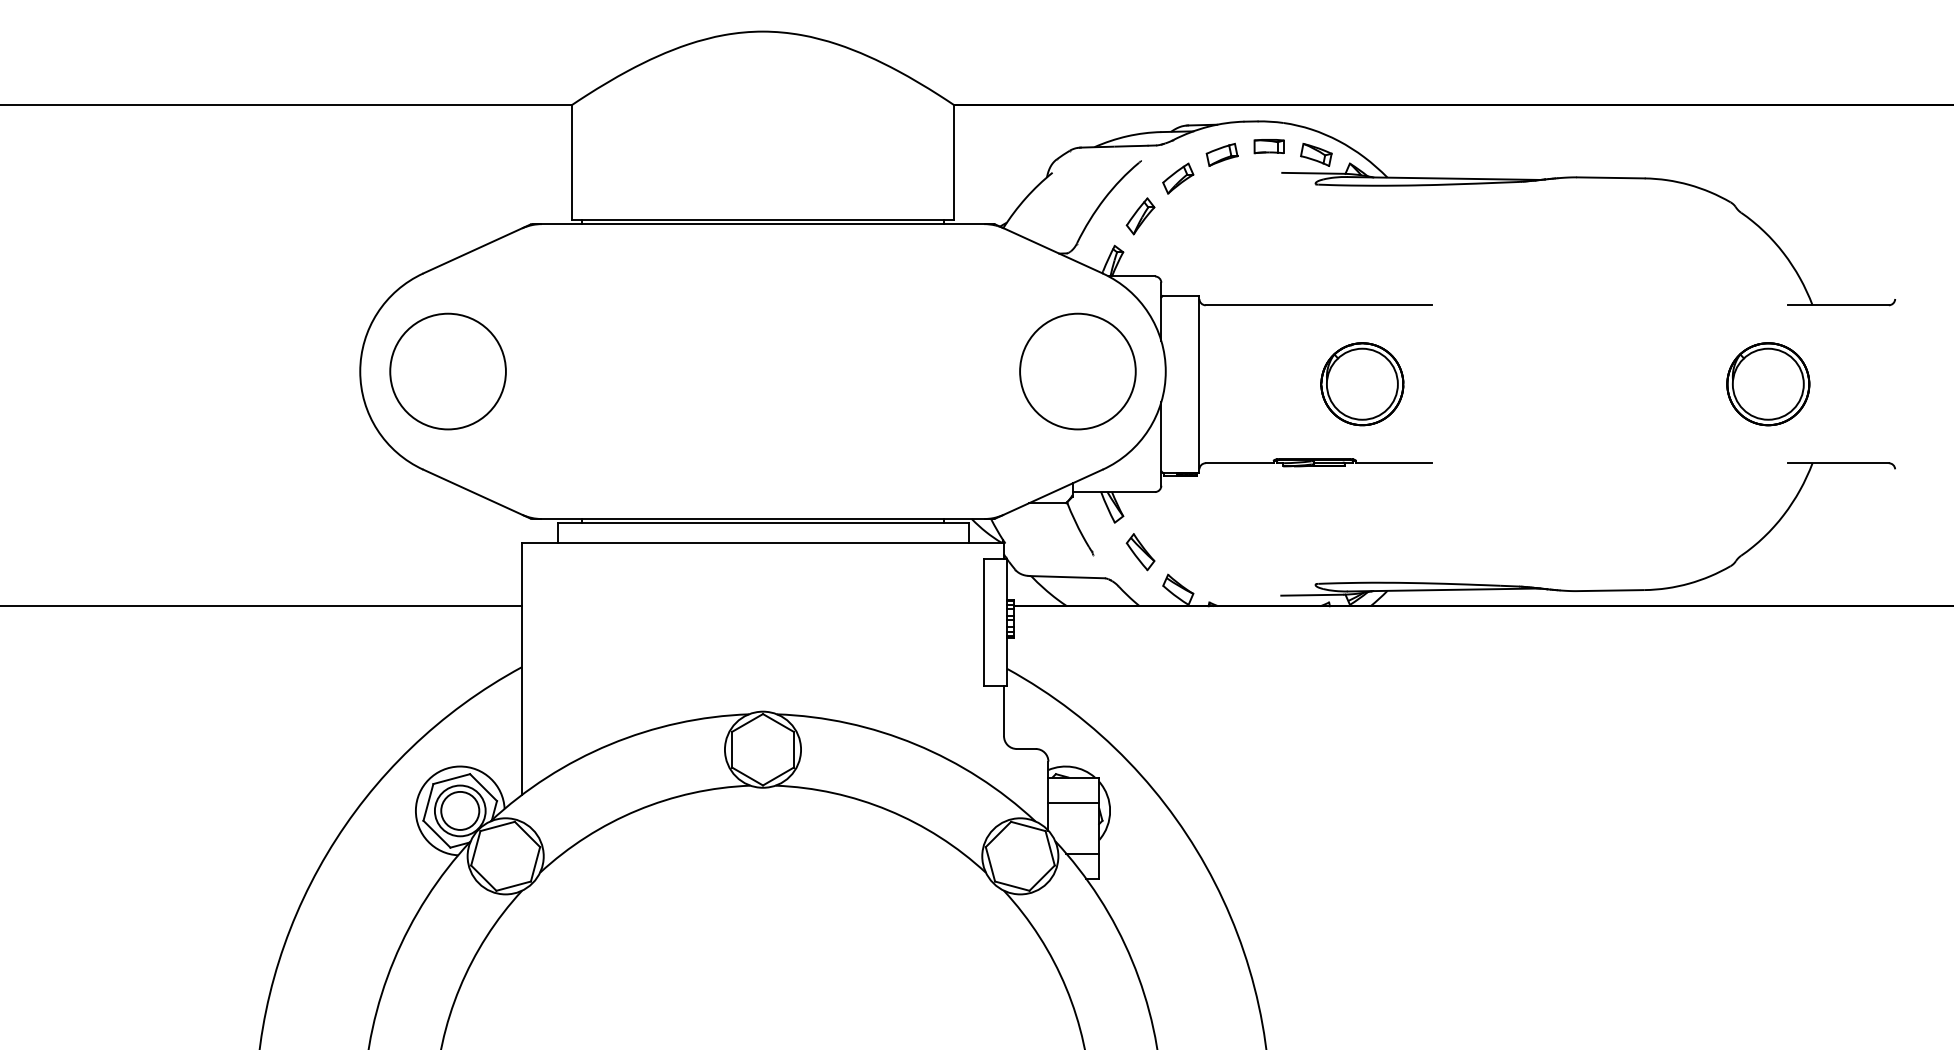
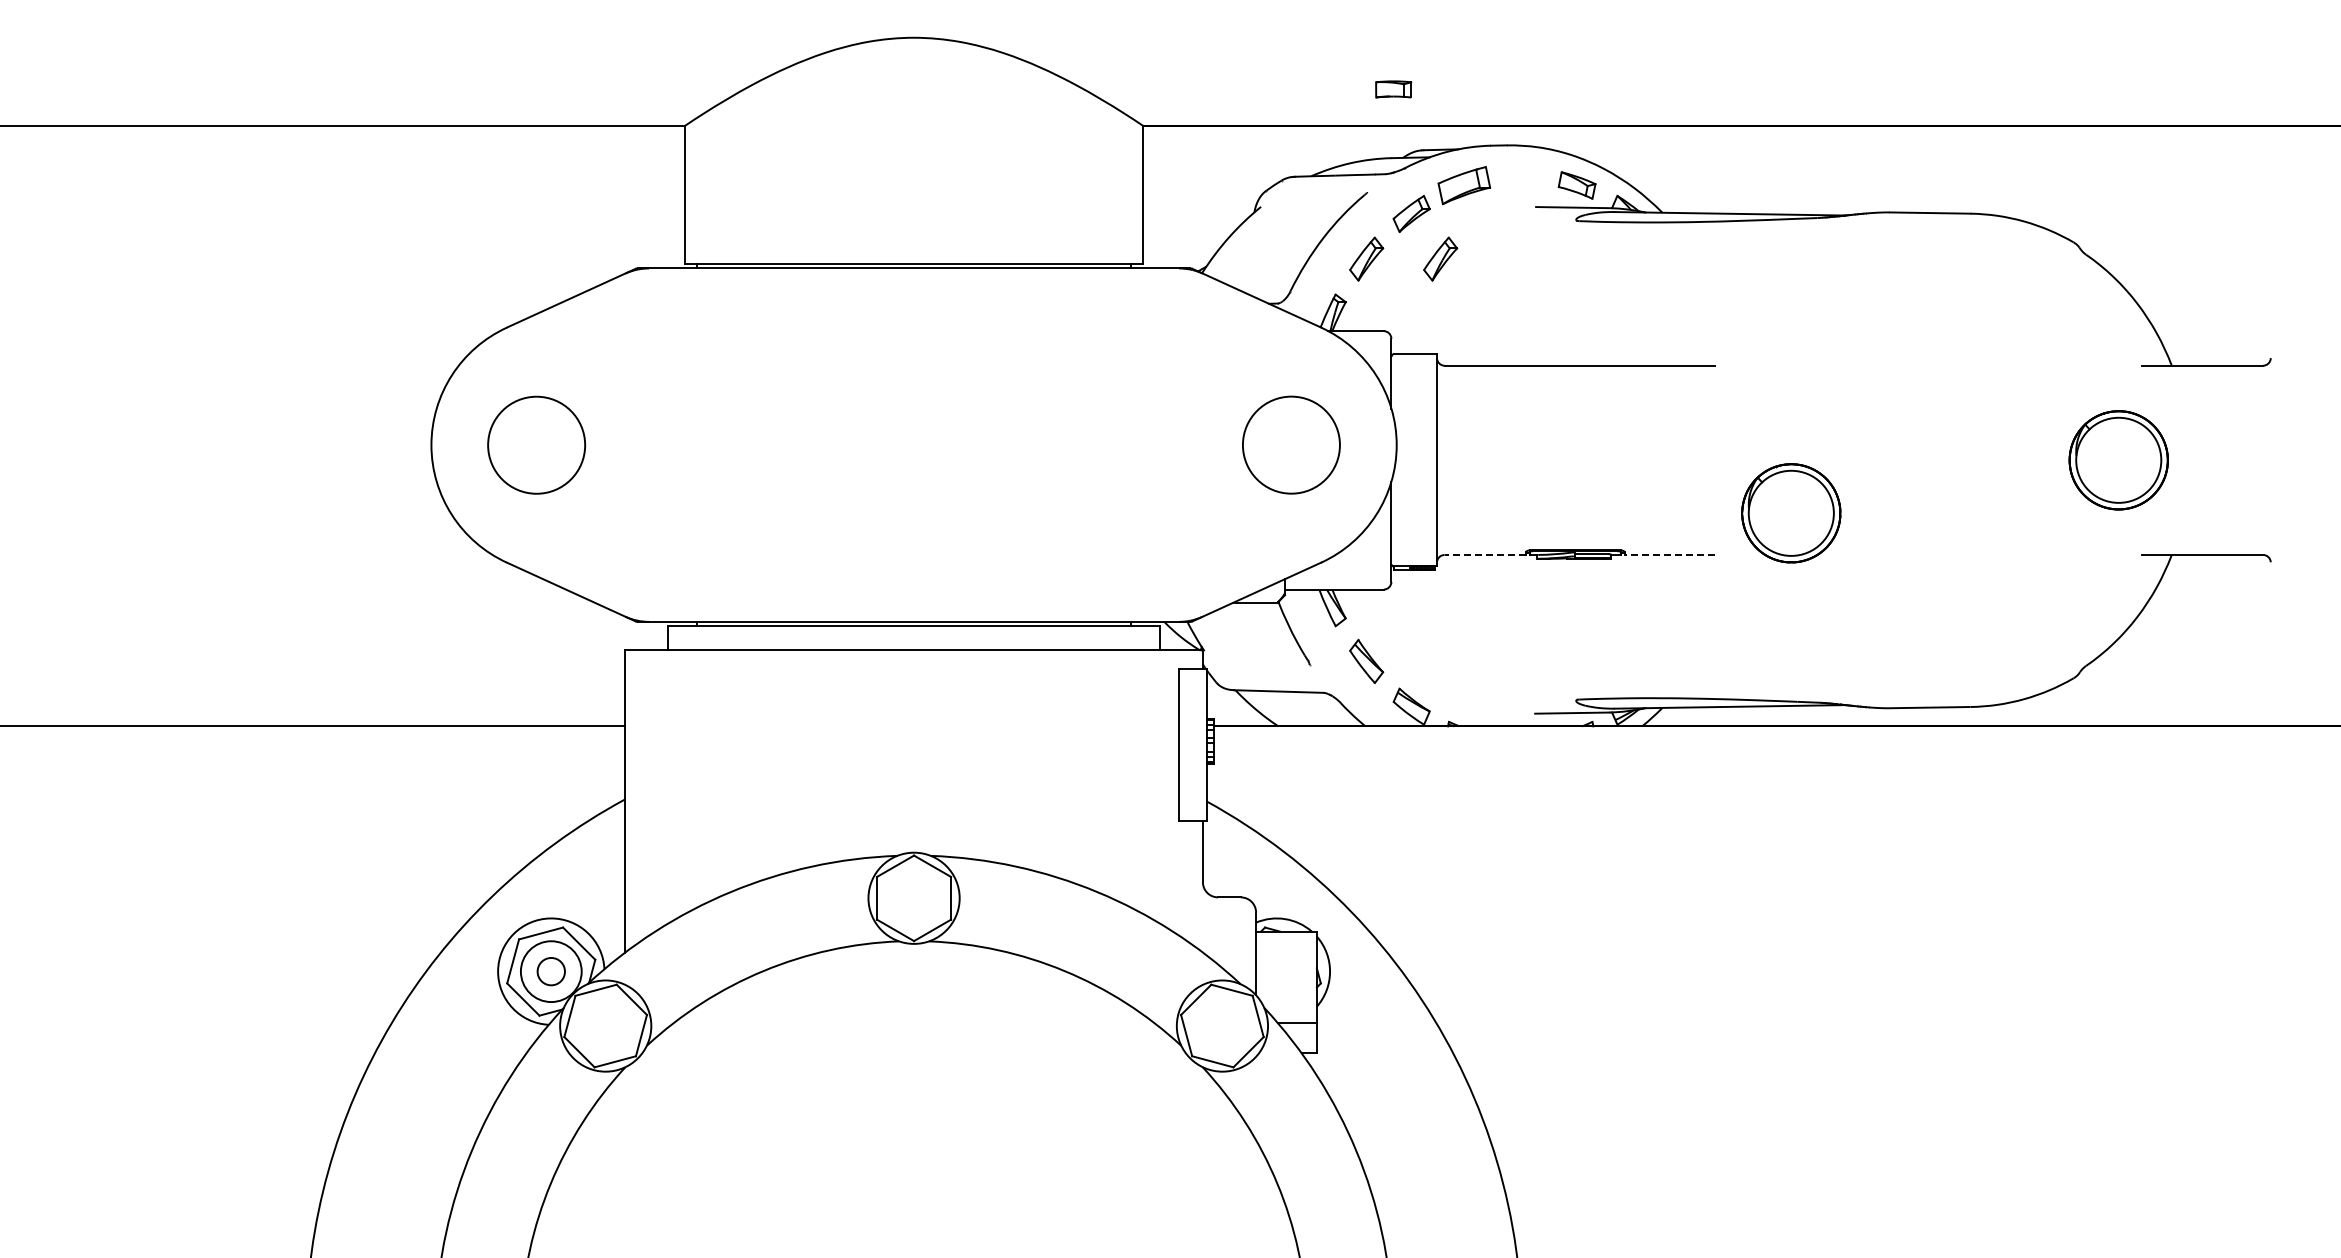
part: (1269, 146) -> (1393, 89), moved
part: (1221, 154) -> (1463, 185), size x1.4
part: (1202, 215) -> (1440, 258), added
circle: (447, 371) -> (536, 445), size x0.7
circle: (1077, 371) -> (1291, 444), size x0.7
part: (1362, 384) -> (1791, 513), moved
line: (1239, 462) -> (1485, 554), solid -> dashed
line: (1393, 462) -> (1669, 554), solid -> dashed
line: (1073, 803) -> (1286, 962), removed
circle: (460, 810) -> (551, 971), size x0.6

